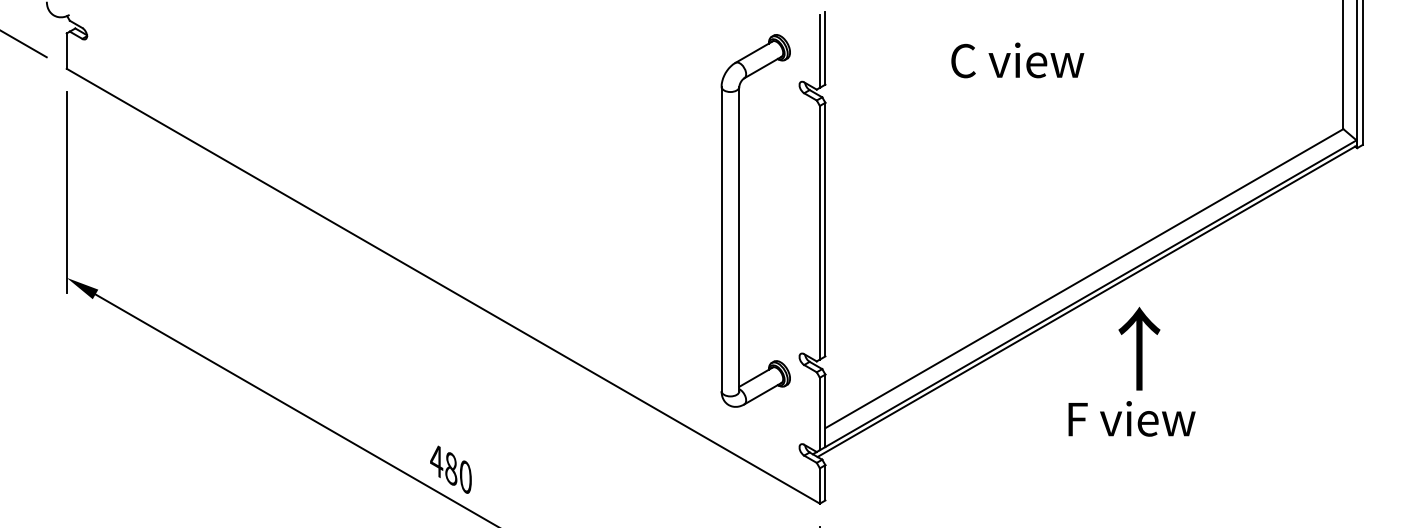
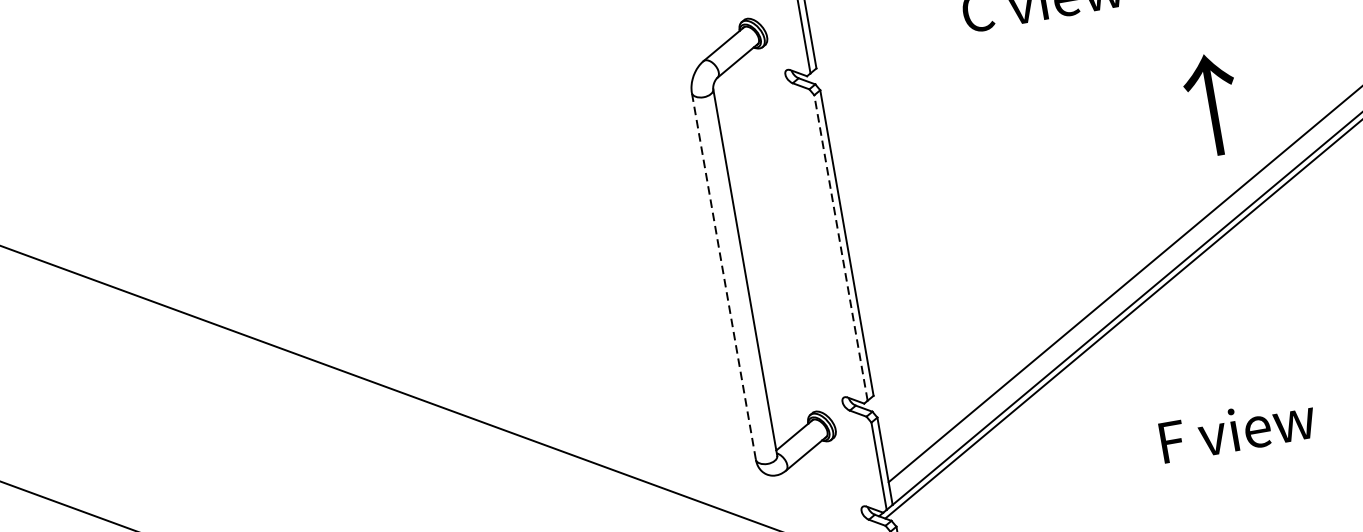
line: (819, 232) -> (840, 247), solid -> dashed
line: (721, 238) -> (723, 275), solid -> dashed
text: (1139, 348) -> (1212, 104), moved
text: (1131, 418) -> (1236, 429), moved

